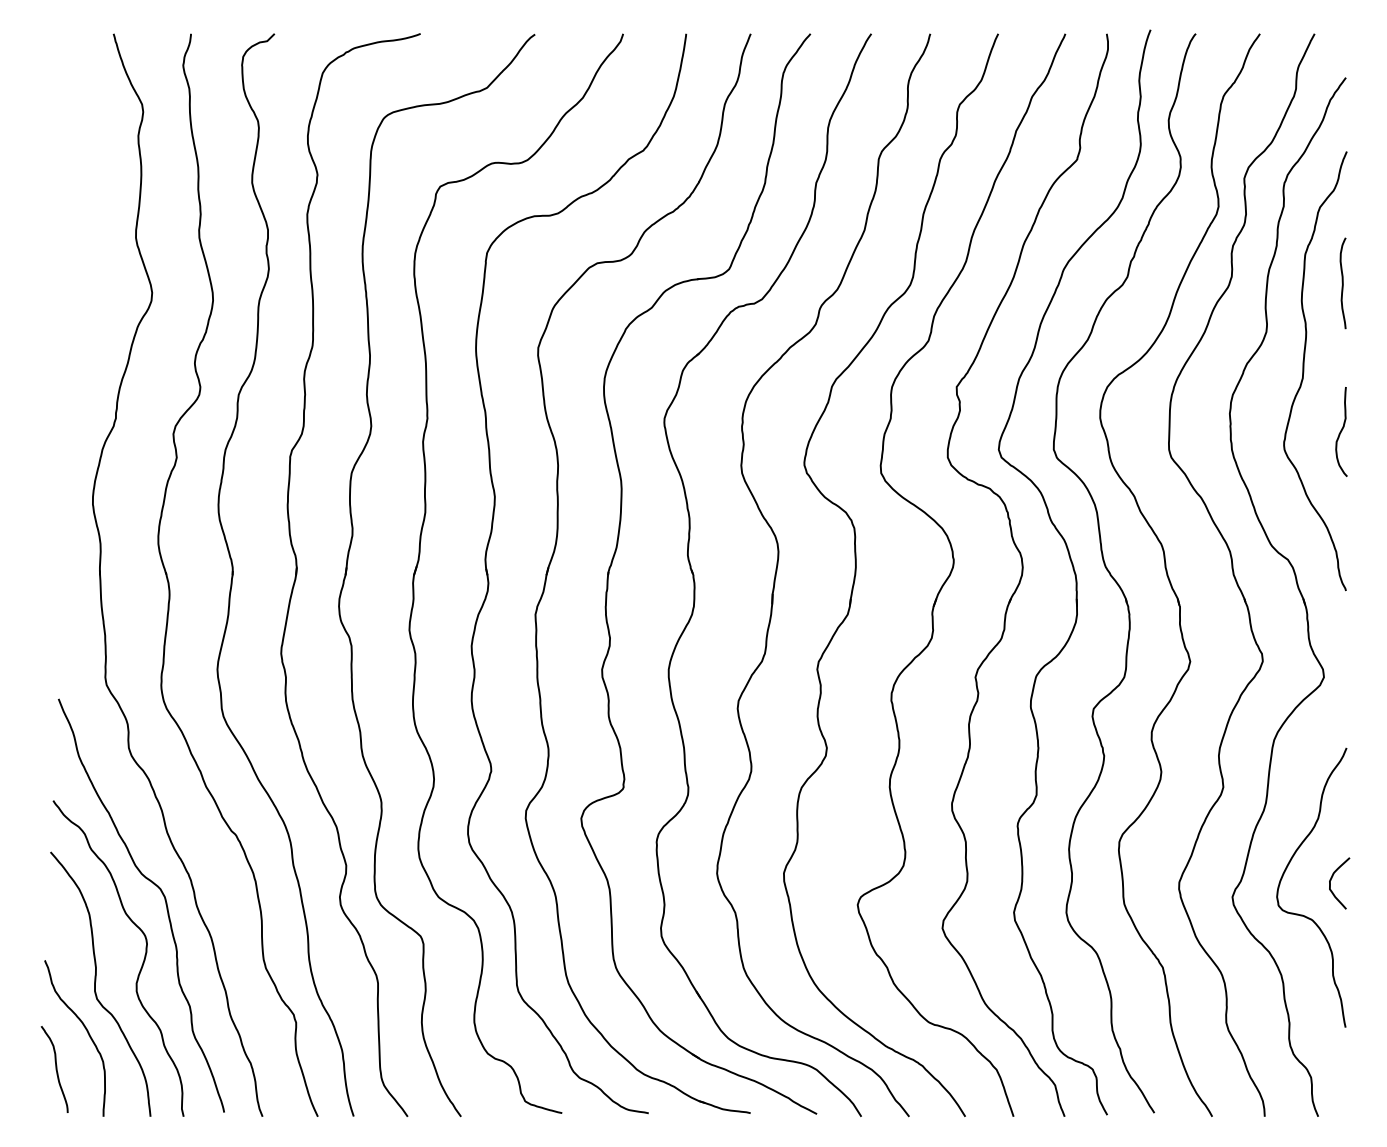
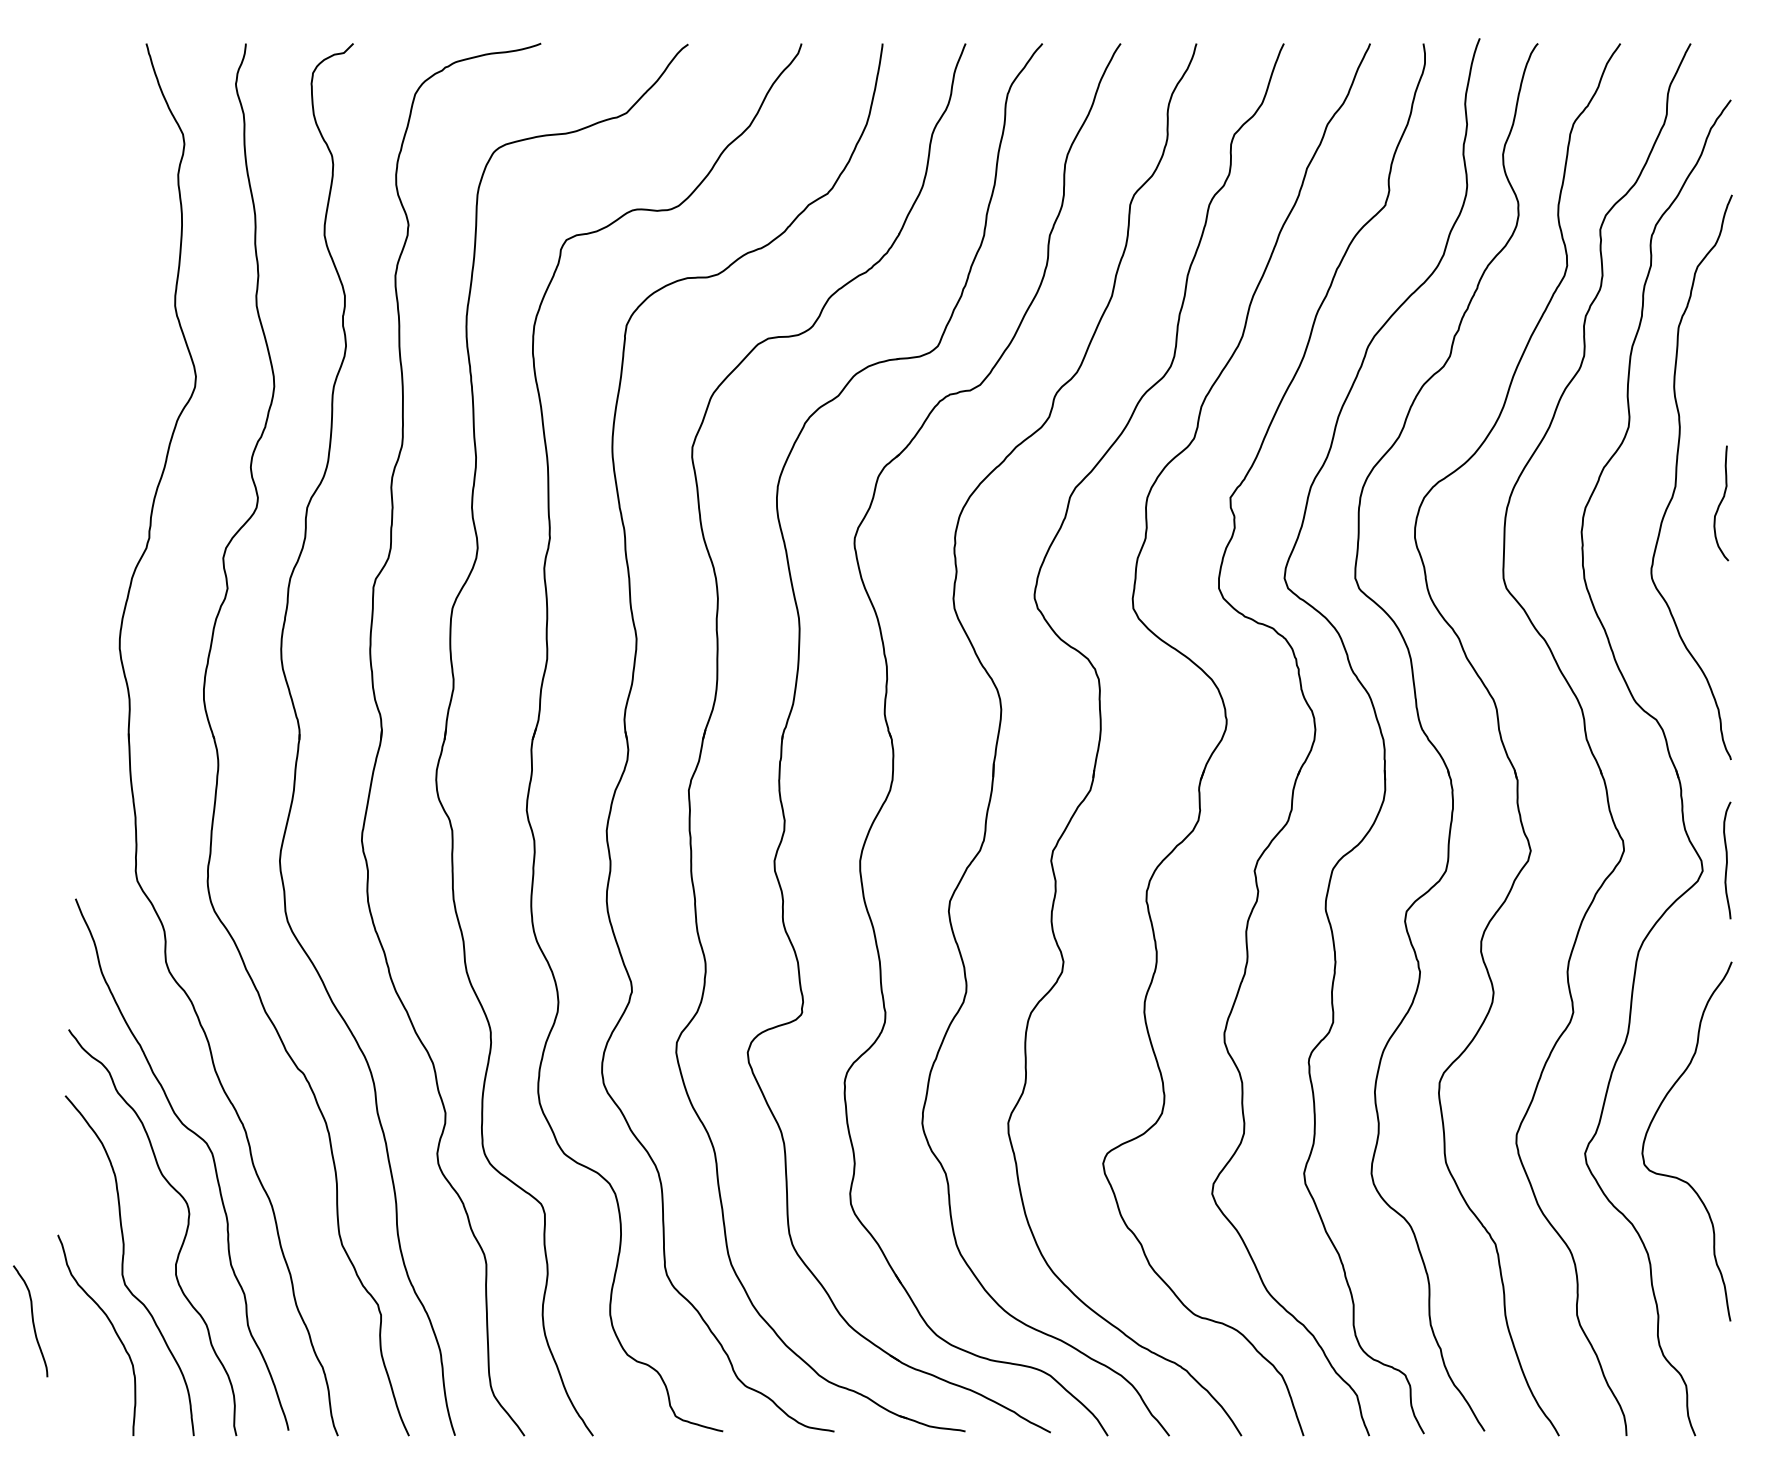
curve: (1343, 283) -> (1727, 860), moved
curve: (1341, 431) -> (1721, 503), moved
curve: (1331, 879) -> (1712, 1131), removed
curve: (56, 1069) -> (32, 1321), moved

